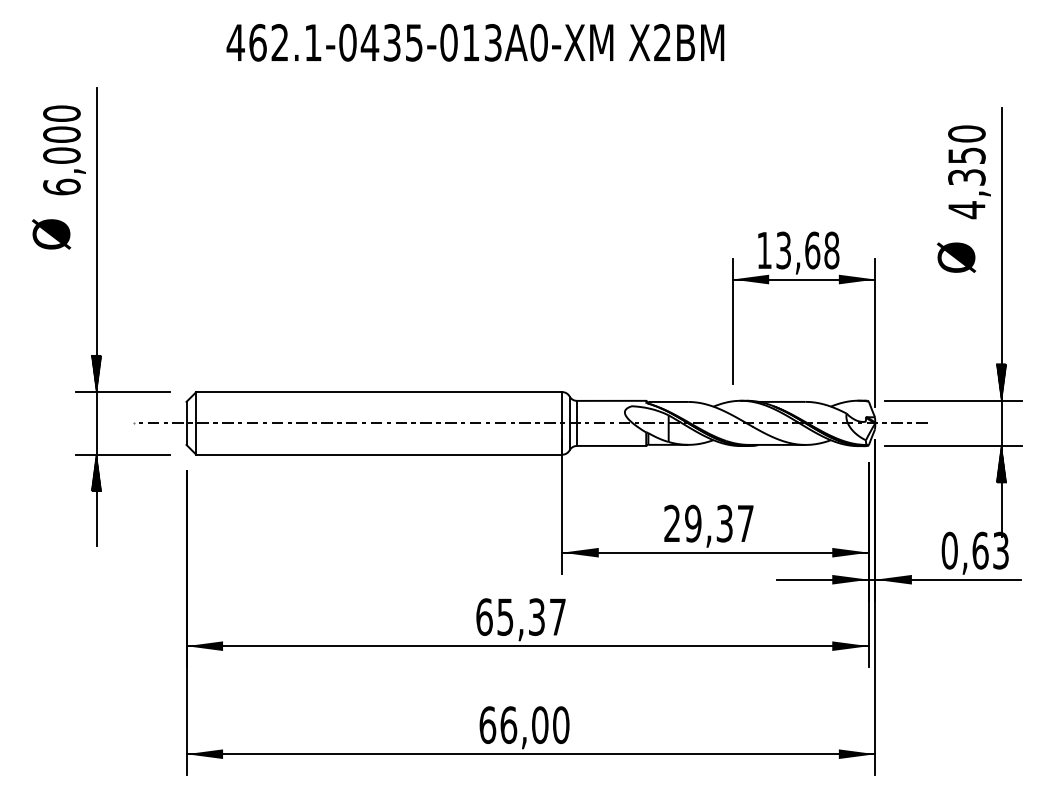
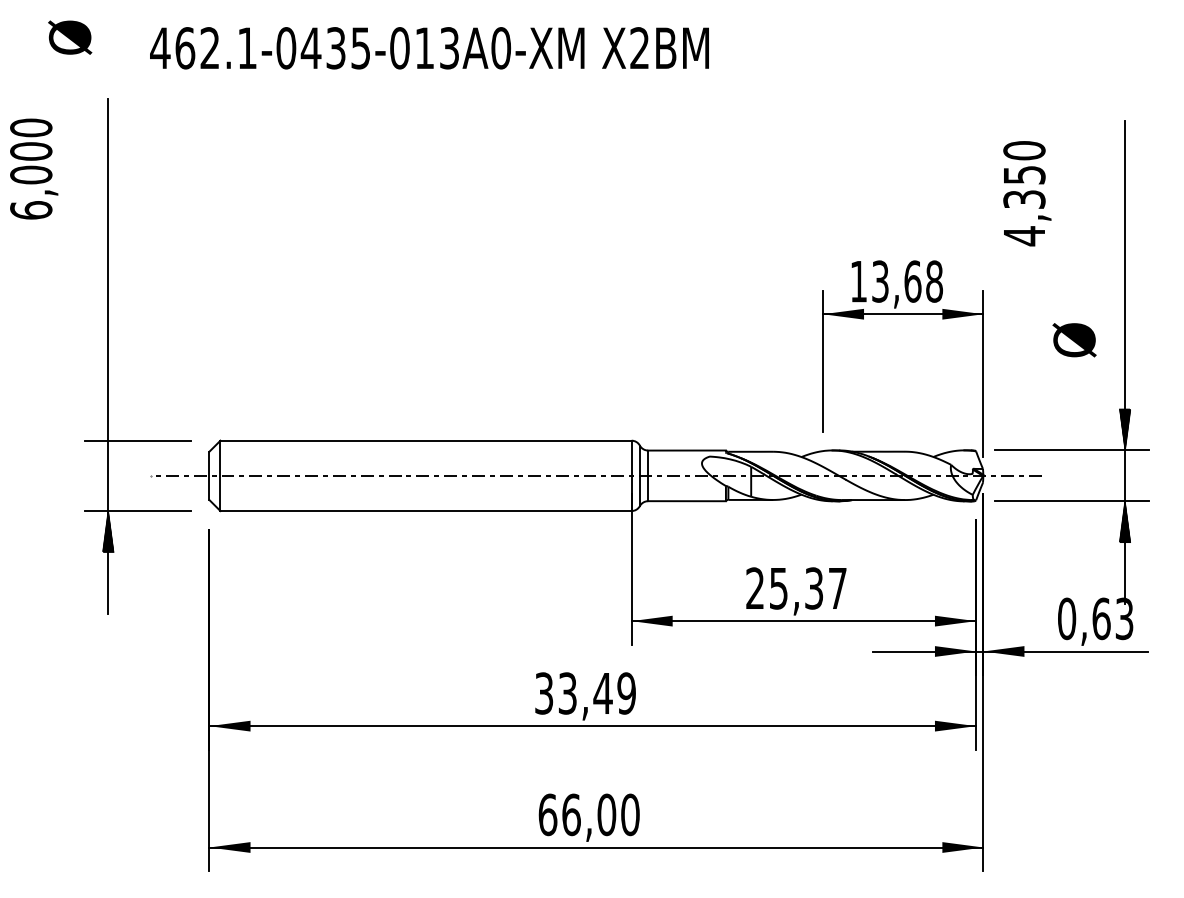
text: (475, 42) -> (429, 47), moved
text: (64, 150) -> (34, 169), moved
text: (969, 172) -> (1027, 193), moved
text: (51, 234) -> (70, 37), moved
text: (955, 257) -> (1073, 340), moved
hatch: (96, 373) -> (108, 419), removed
text: (693, 523) -> (779, 588), 29,37 -> 25,37
text: (521, 616) -> (585, 692), 65,37 -> 33,49

